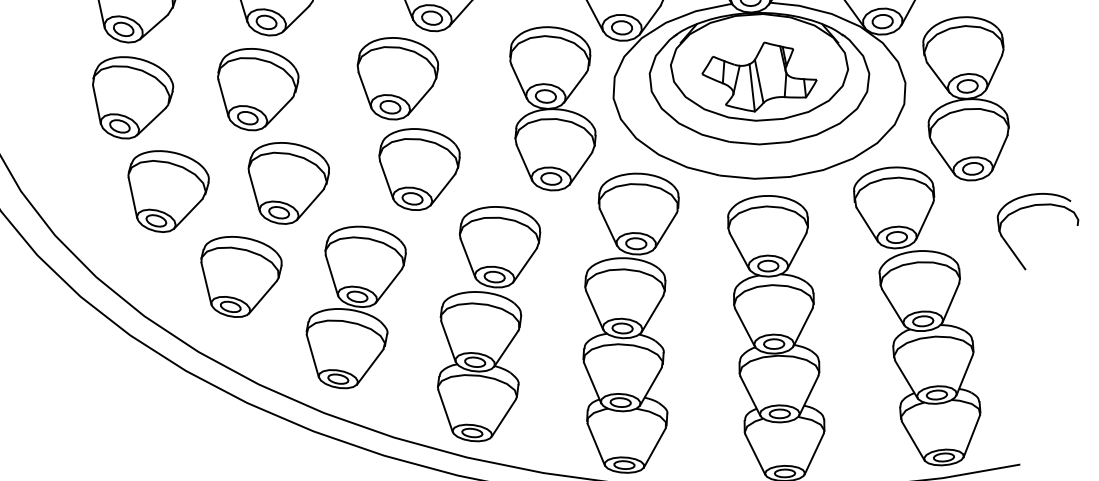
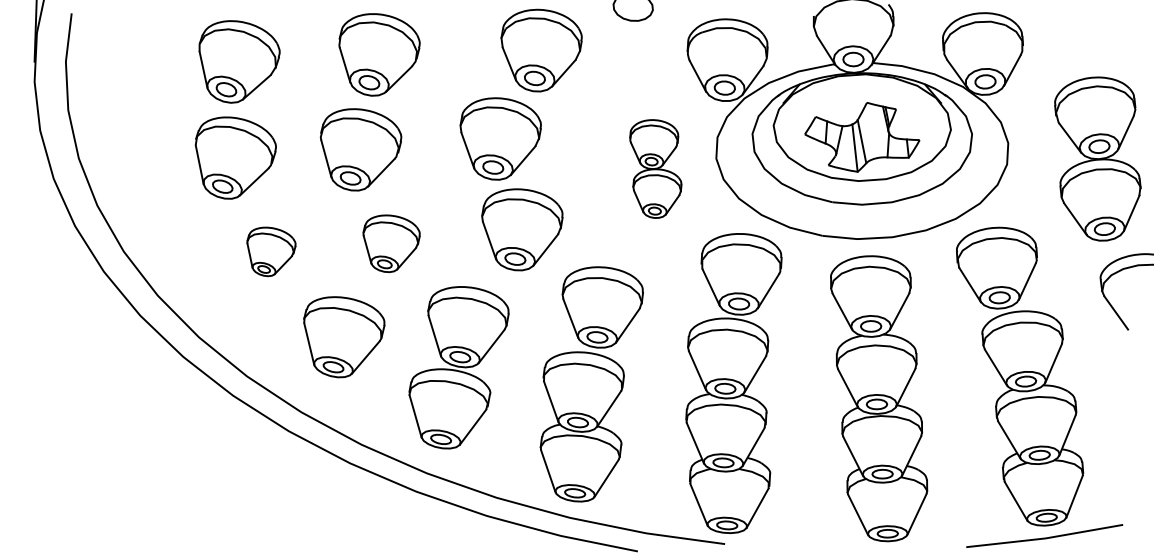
part: (965, 98) -> (1097, 158), moved
part: (552, 108) -> (655, 168), size x0.6
part: (288, 183) -> (391, 243), size x0.7
part: (168, 191) -> (271, 251), size x0.6

